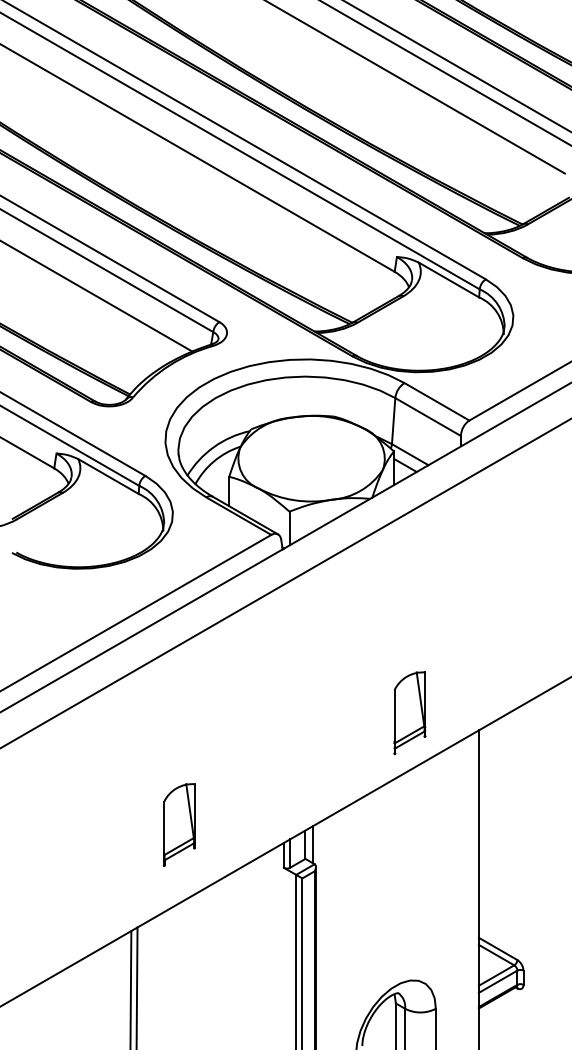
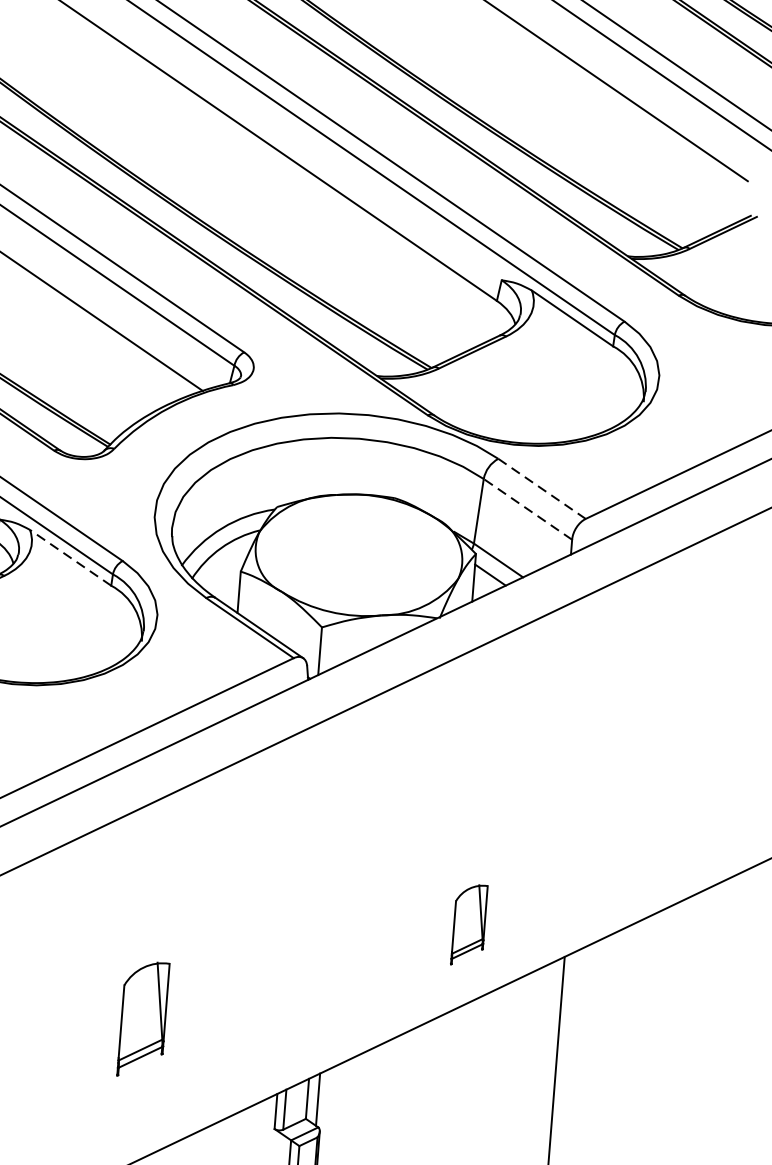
line: (437, 402) -> (542, 489), solid -> dashed
line: (428, 417) -> (528, 510), solid -> dashed
line: (108, 476) -> (70, 557), solid -> dashed
part: (409, 713) -> (468, 925), size x0.7
part: (179, 824) -> (143, 1018), moved

